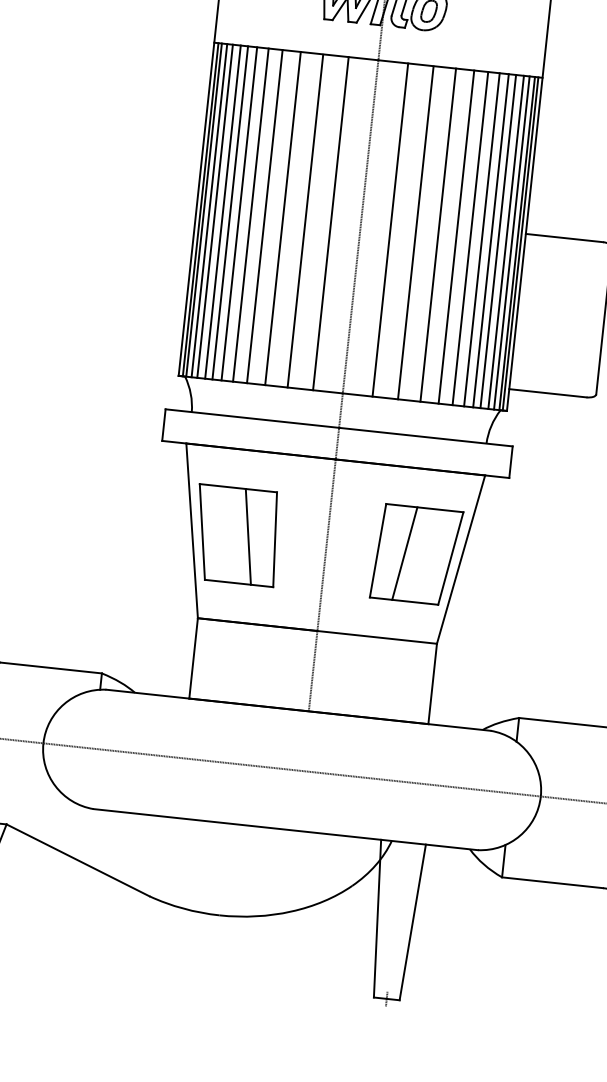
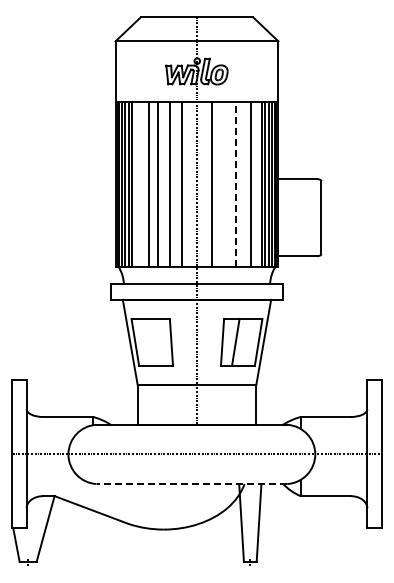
line: (238, 214) -> (136, 184), removed
line: (250, 215) -> (142, 184), removed
line: (416, 233) -> (224, 184), removed
line: (438, 235) -> (235, 184), solid -> dashed
line: (456, 237) -> (244, 184), removed
line: (482, 240) -> (257, 184), removed
line: (247, 535) -> (157, 341), removed
line: (284, 830) -> (191, 484), solid -> dashed

